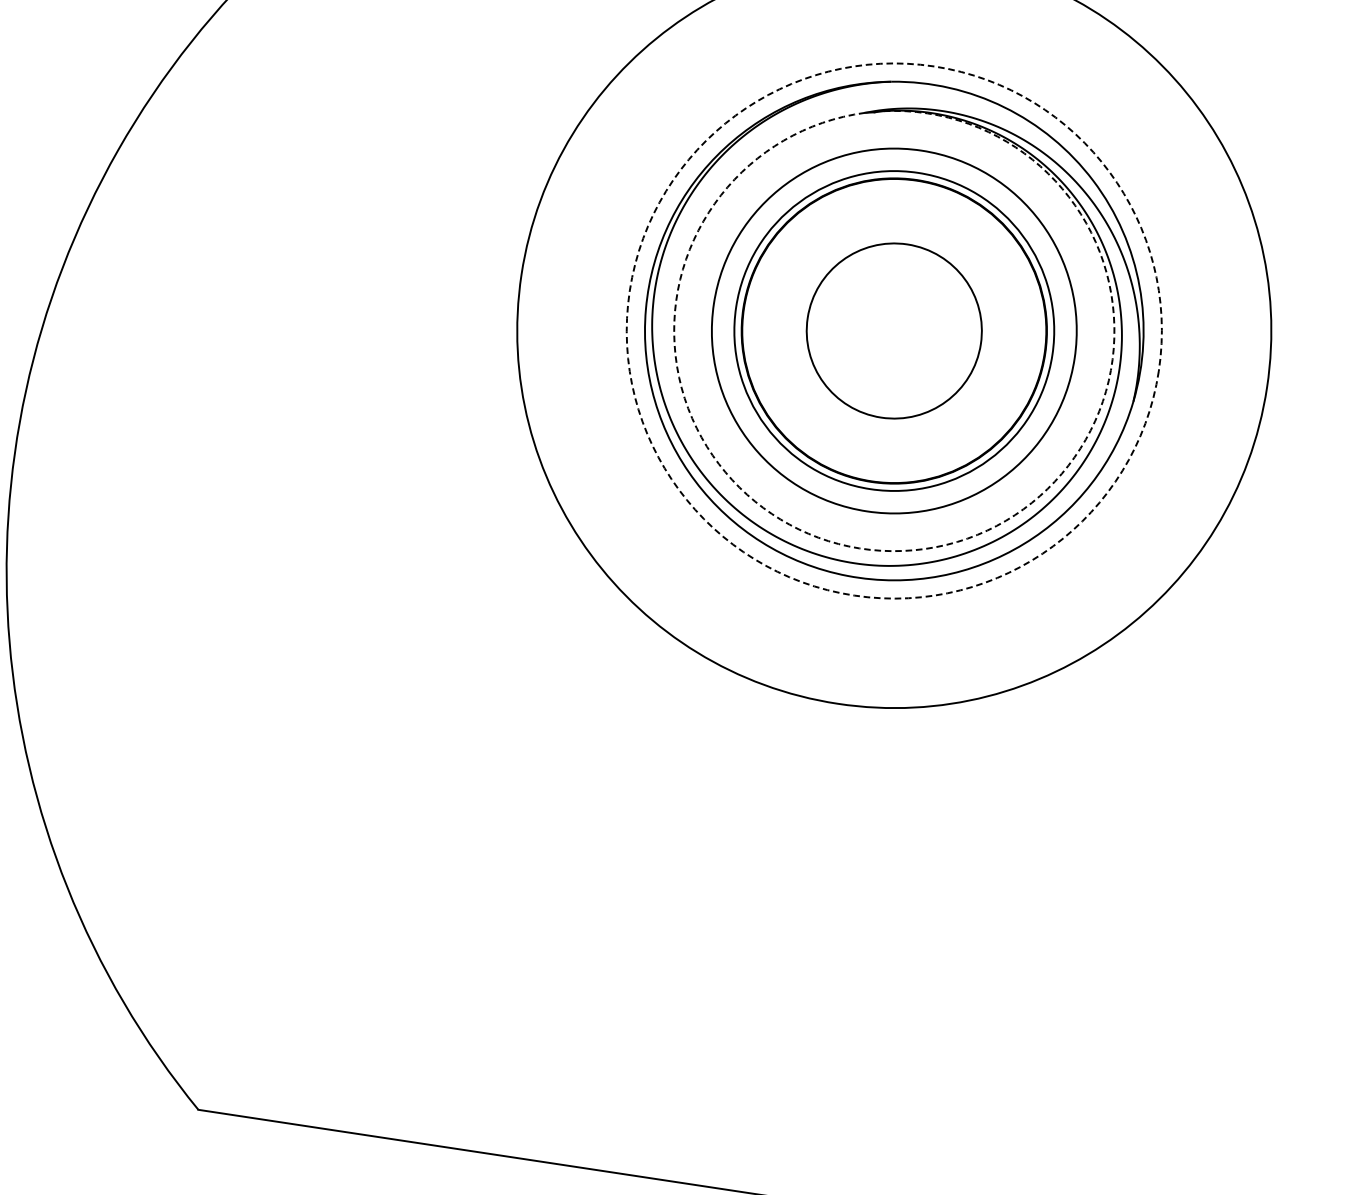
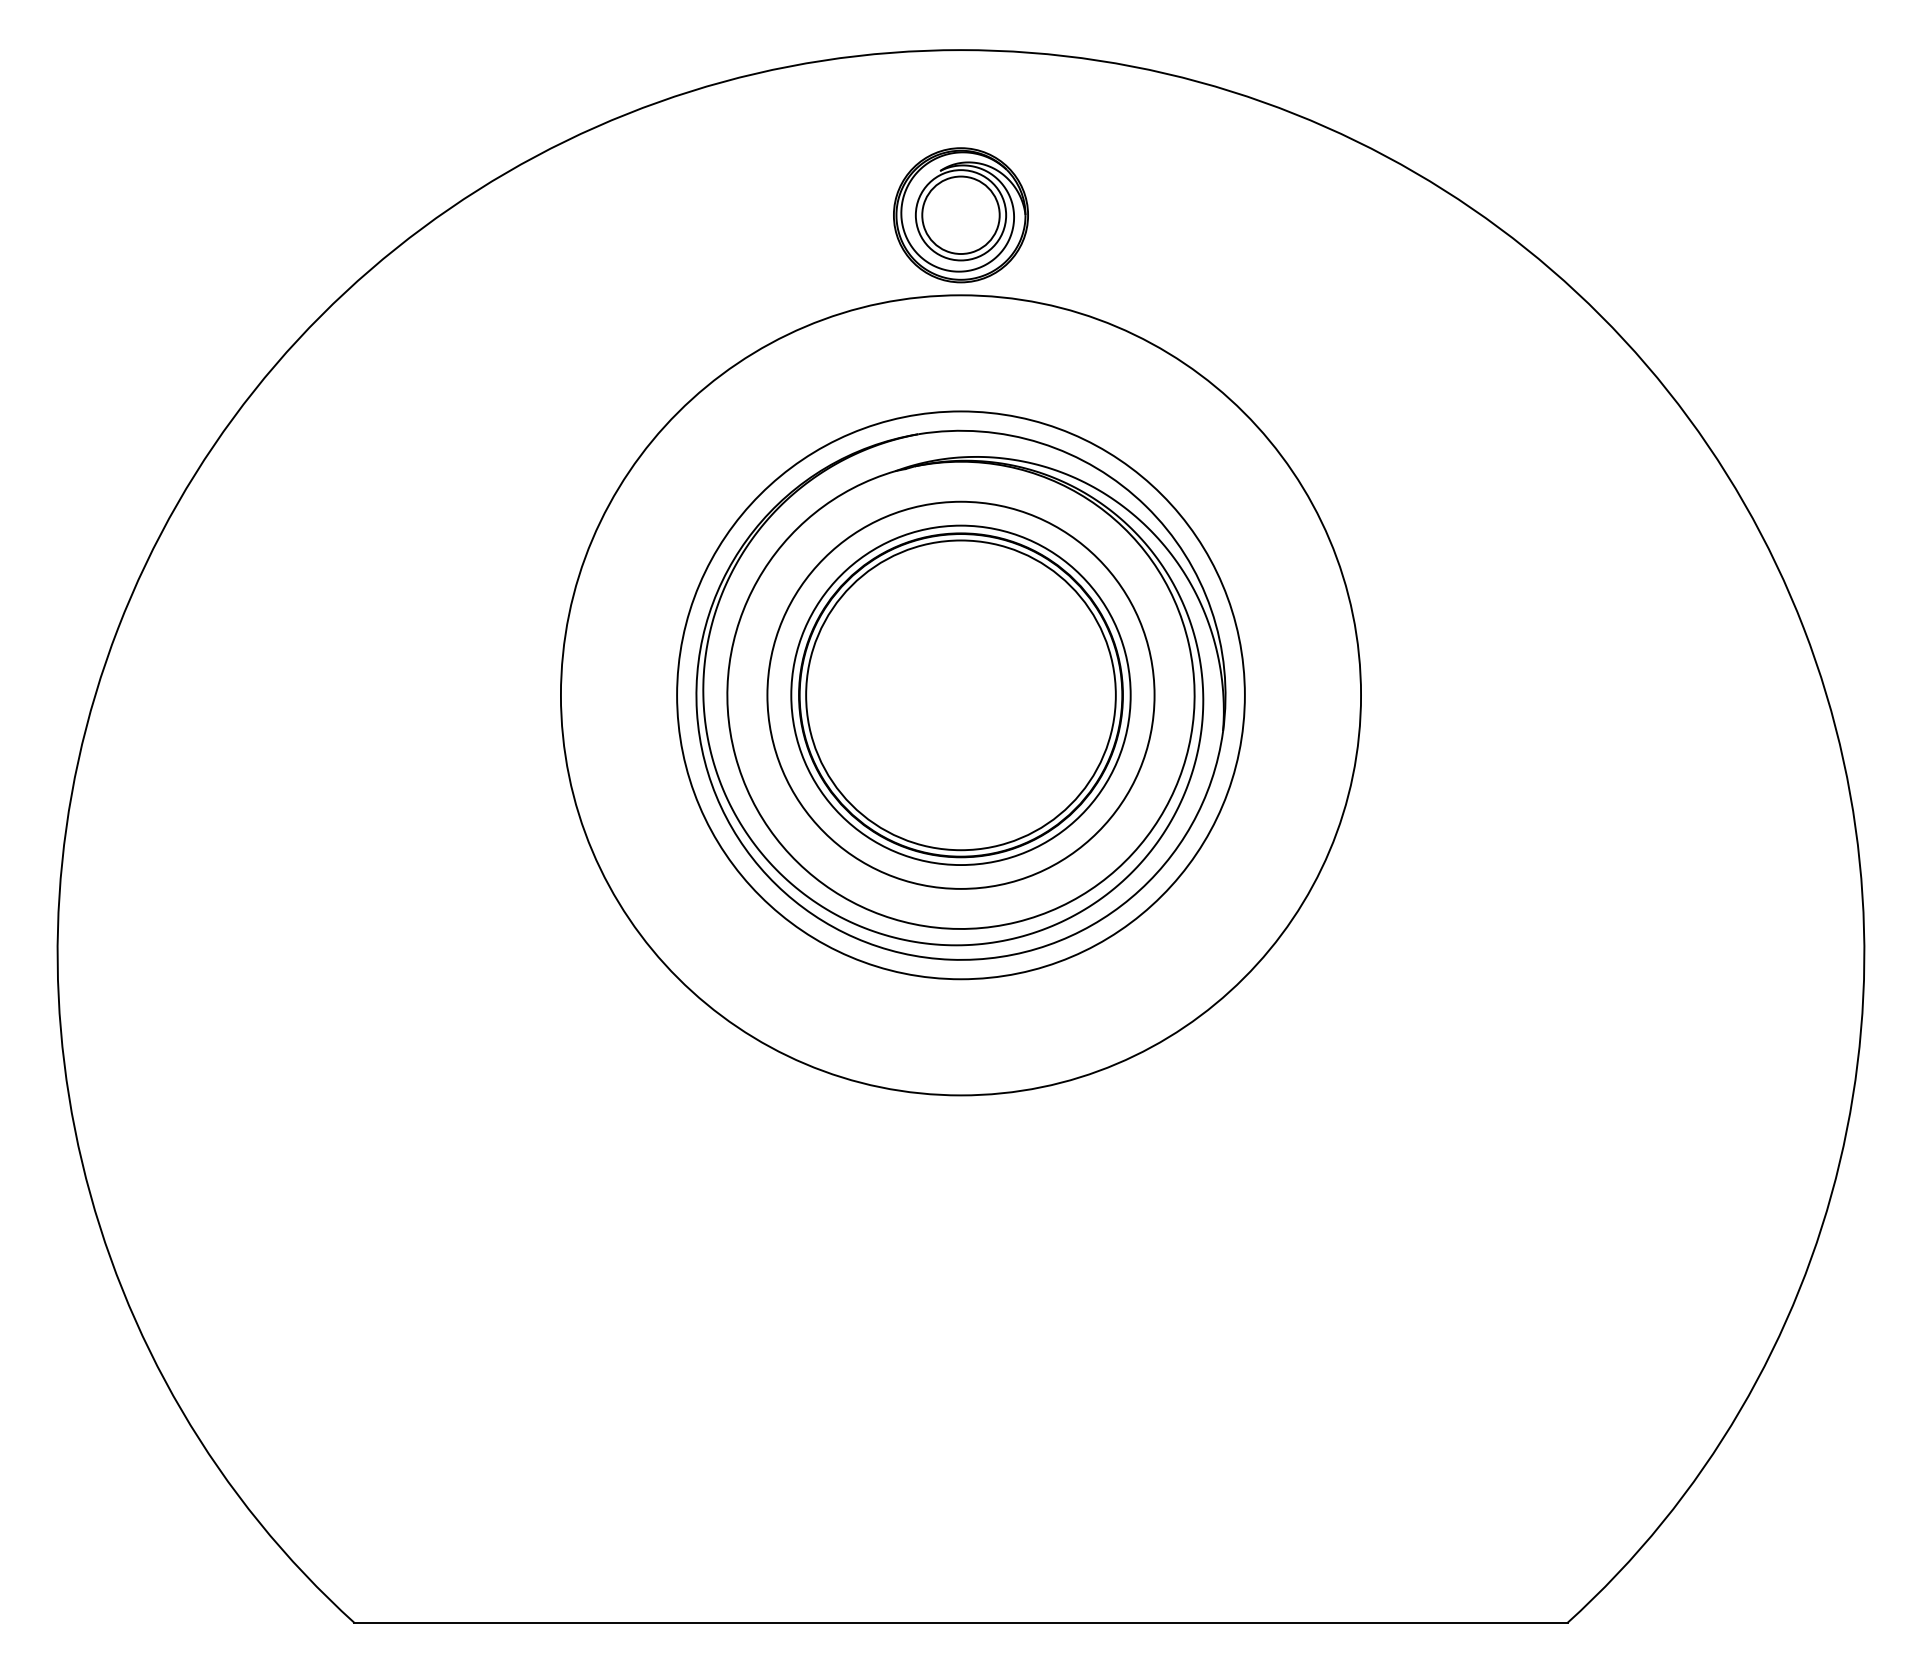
circle: (893, 331) -> (960, 695), dashed -> solid
circle: (893, 331) -> (960, 695), size x1.67
arc: (914, 550) -> (1016, 922), dashed -> solid

